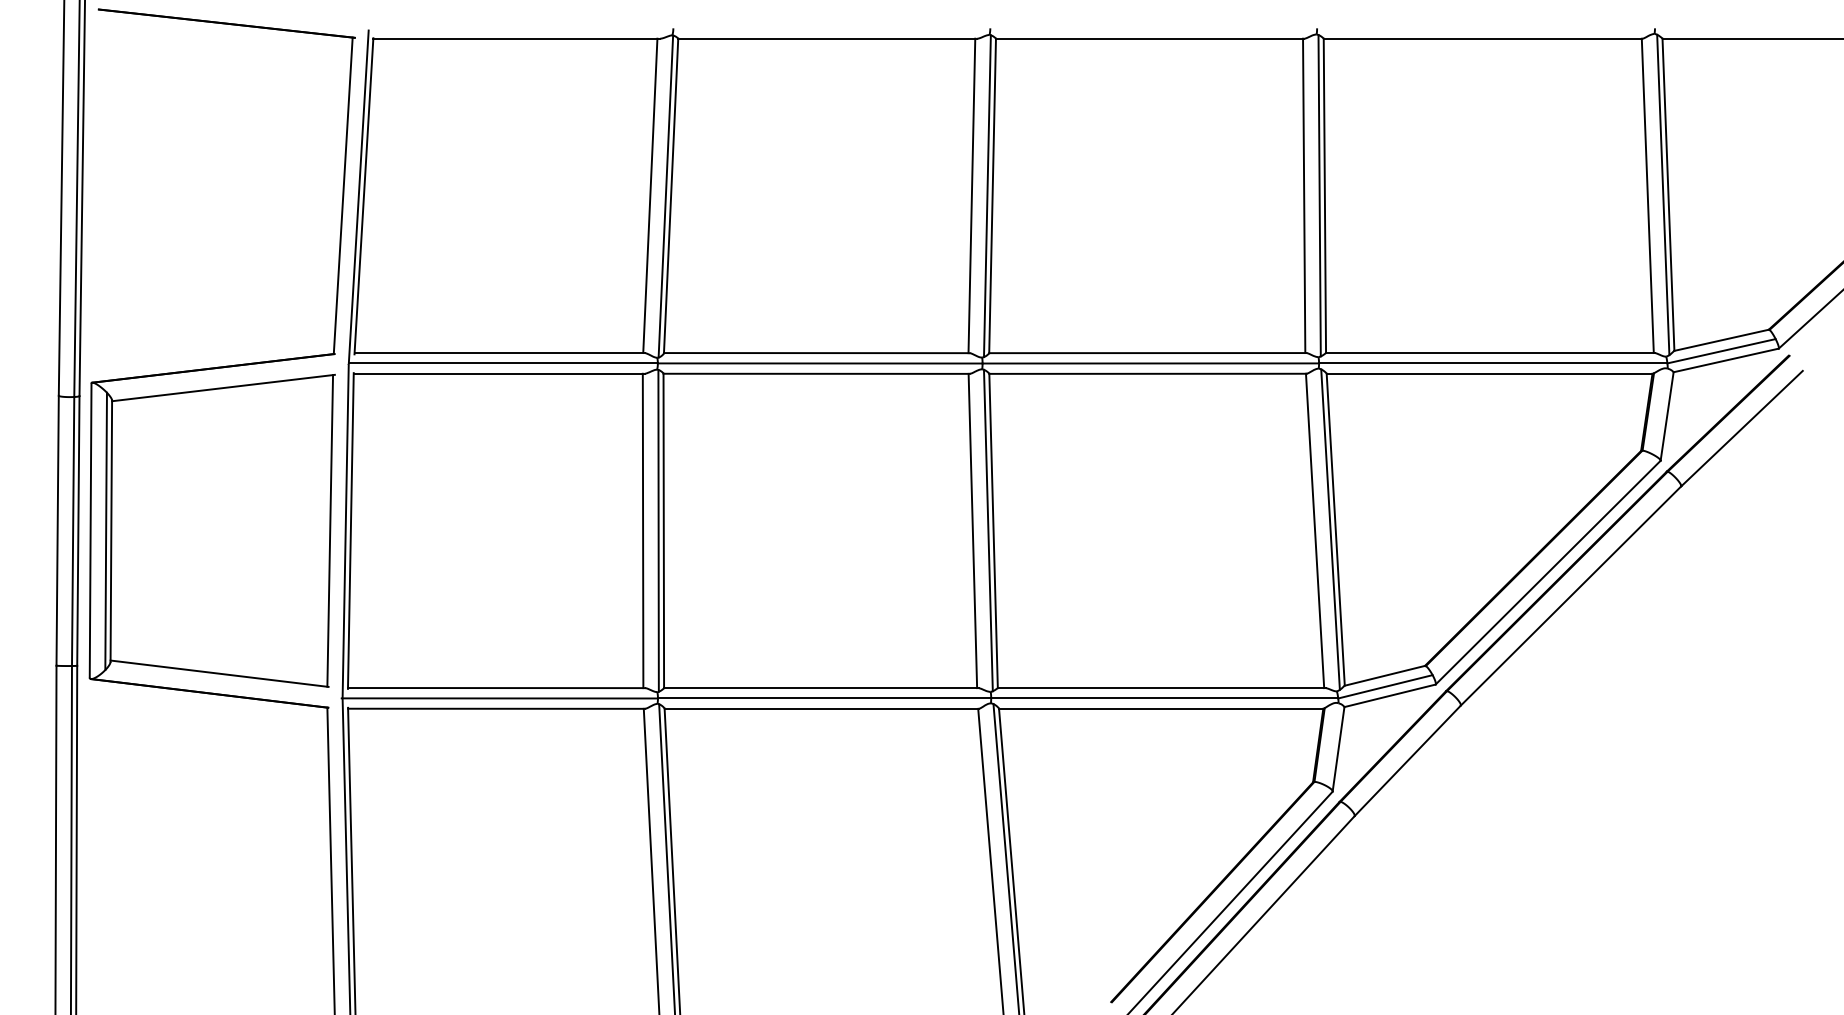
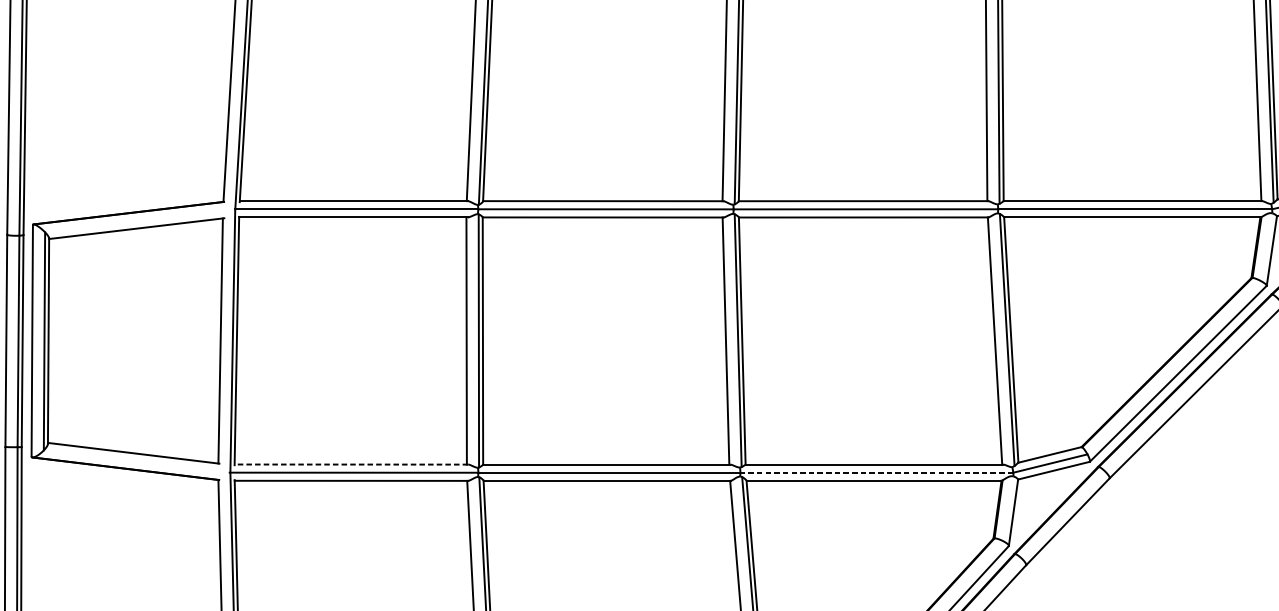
line: (496, 688) -> (351, 464), solid -> dashed
line: (1164, 698) -> (876, 472), solid -> dashed

